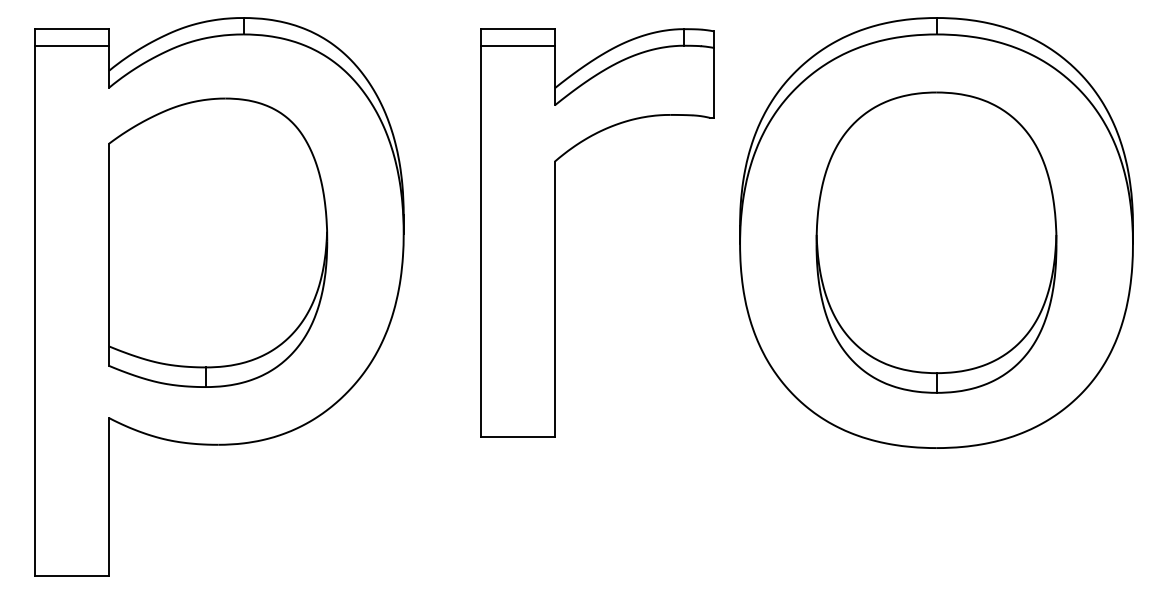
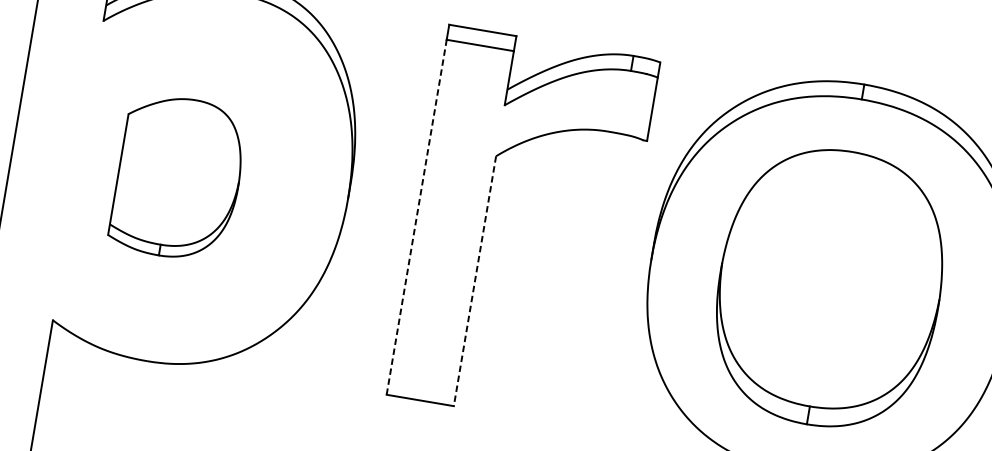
line: (480, 241) -> (416, 217), solid -> dashed
part: (218, 242) -> (178, 177), size x0.6
line: (554, 299) -> (474, 281), solid -> dashed

